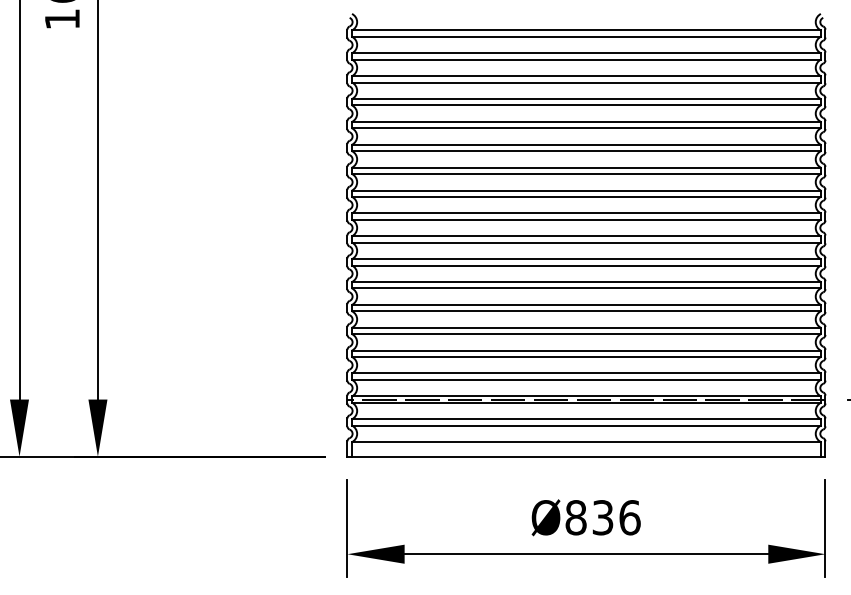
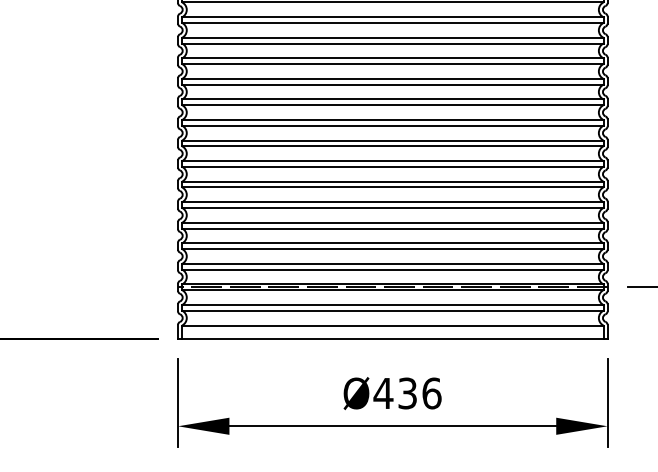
text: (575, 517) -> (382, 393), Ø836 -> Ø436

